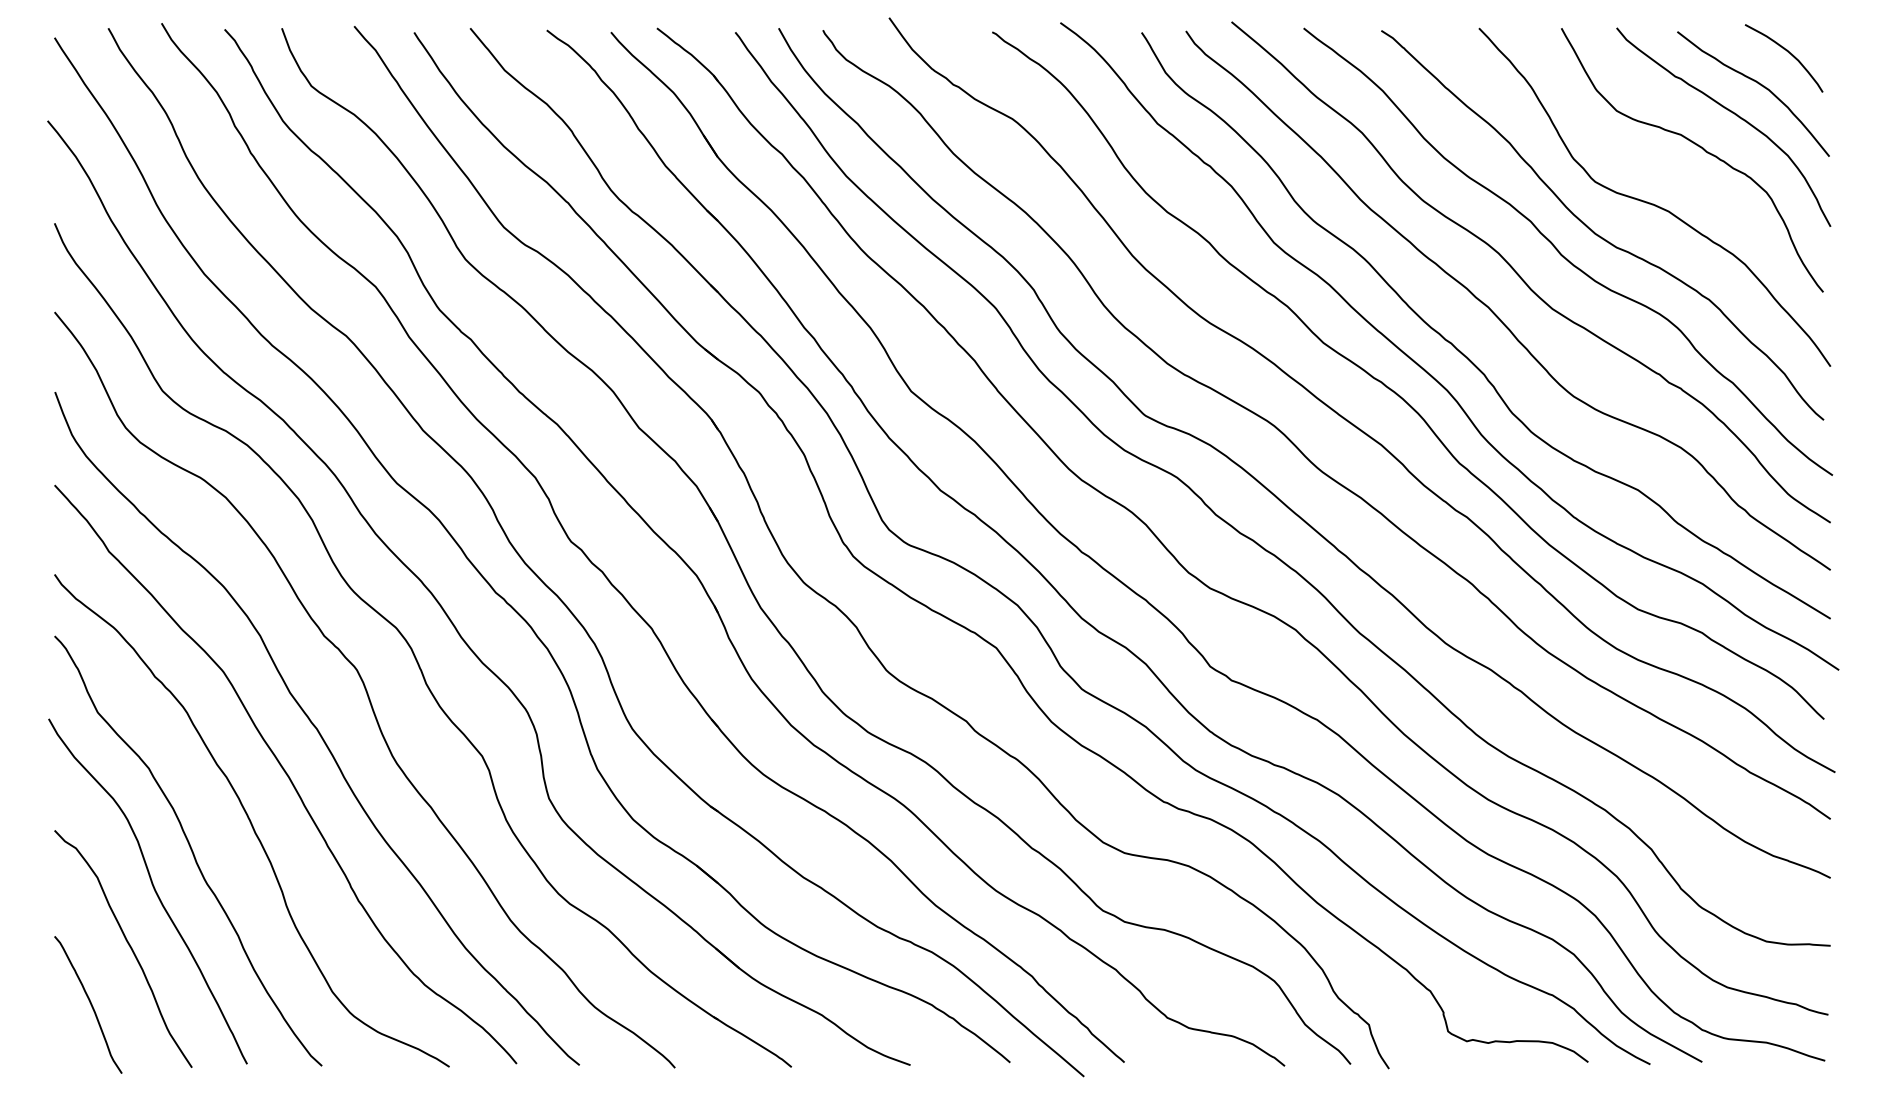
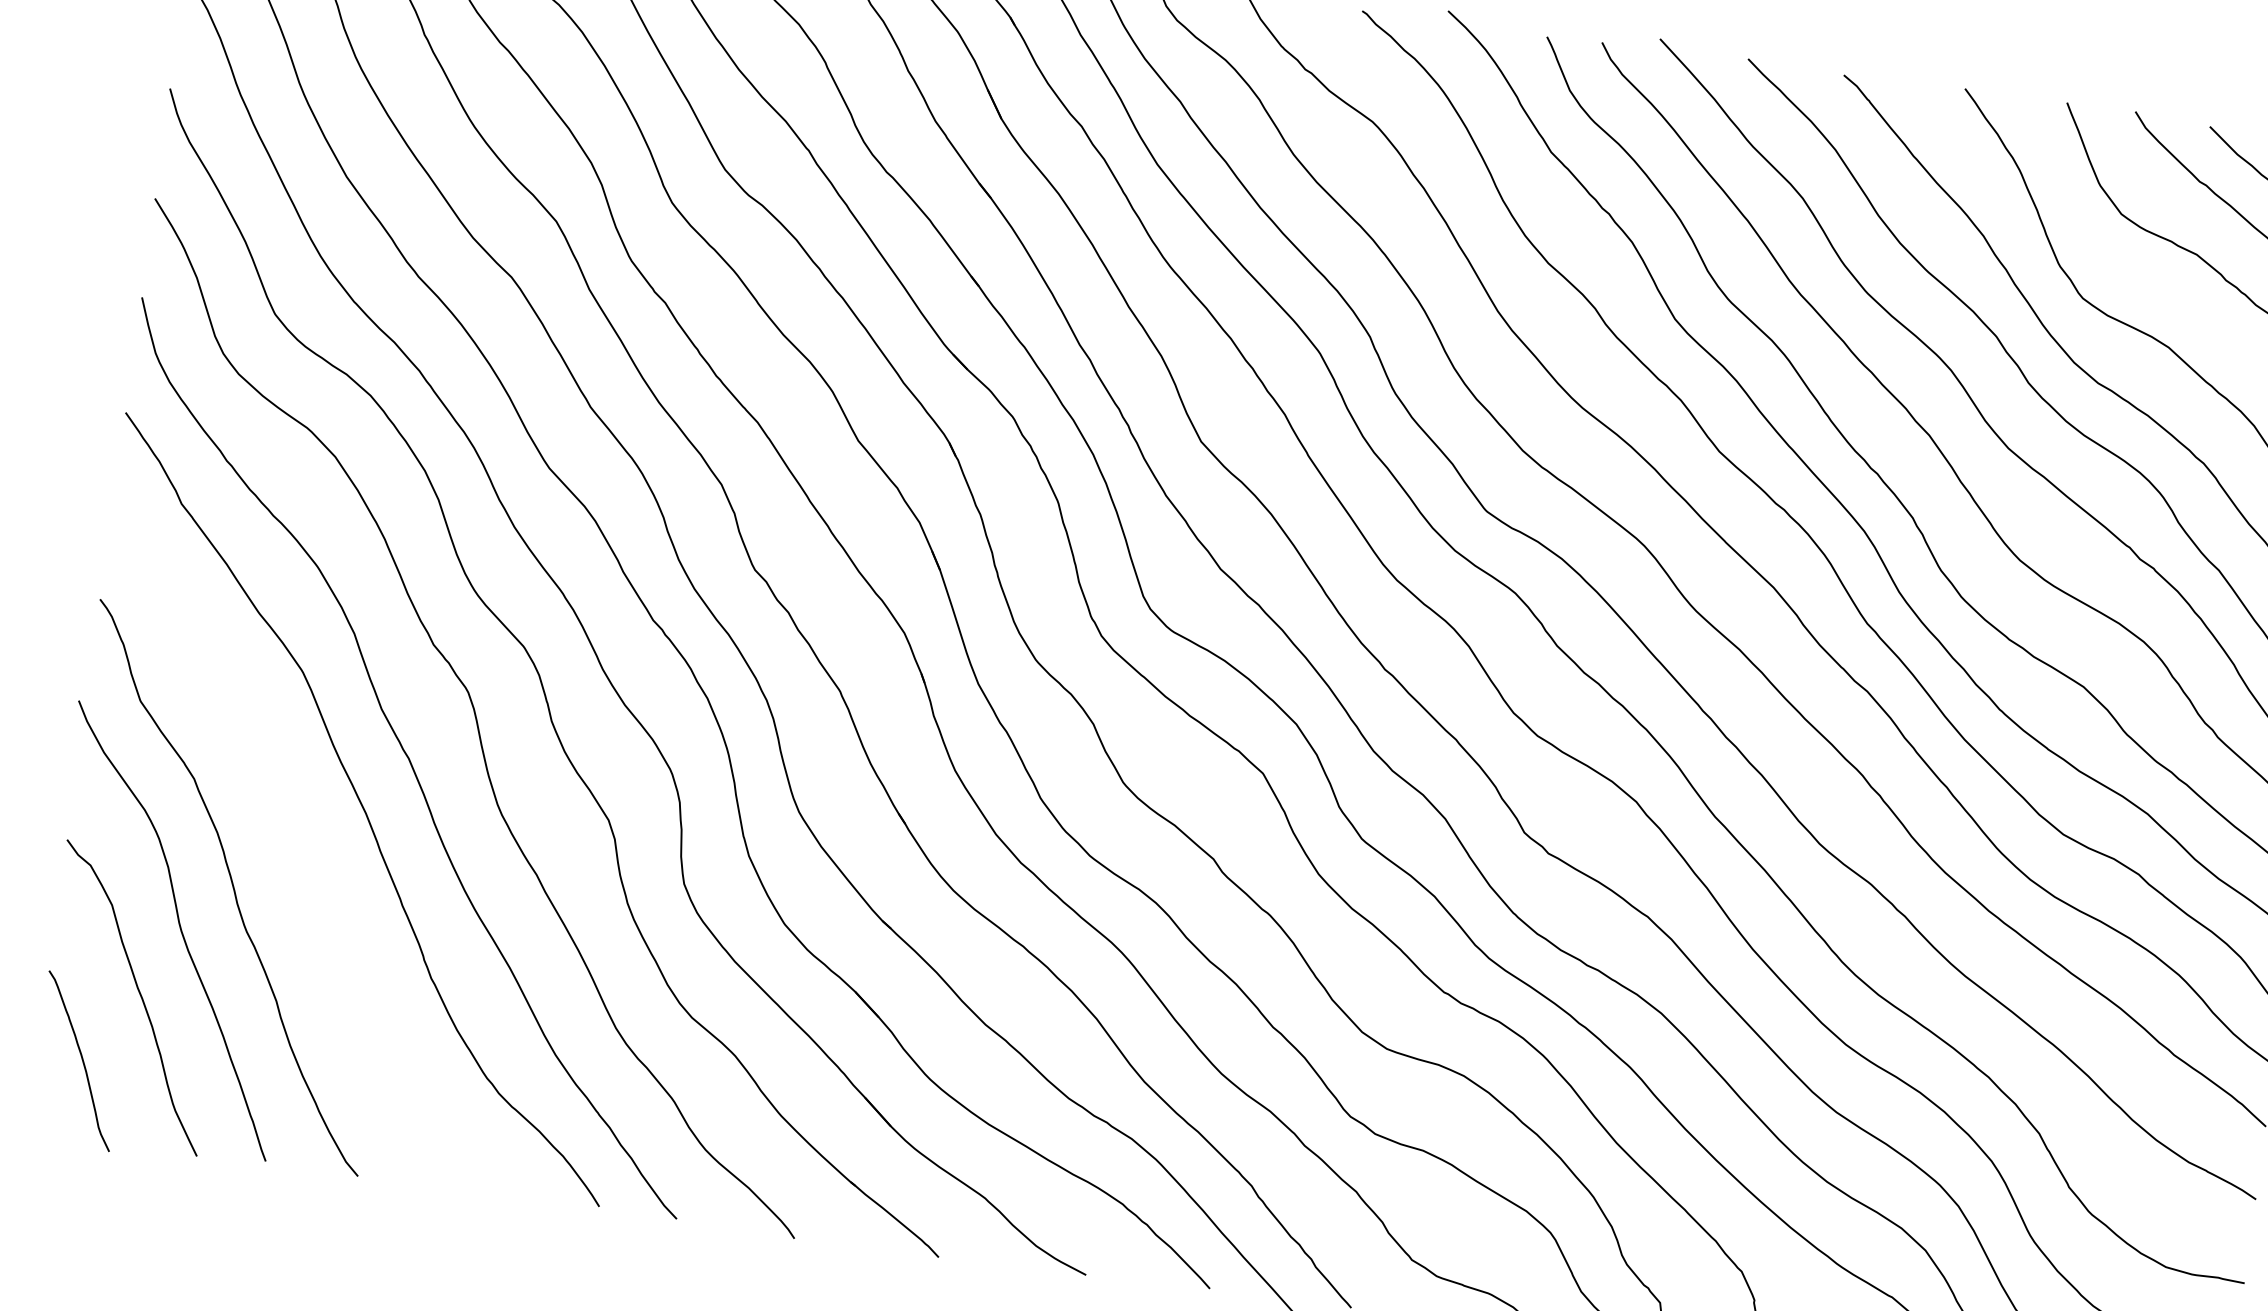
curve: (250, 820) -> (311, 860), removed

